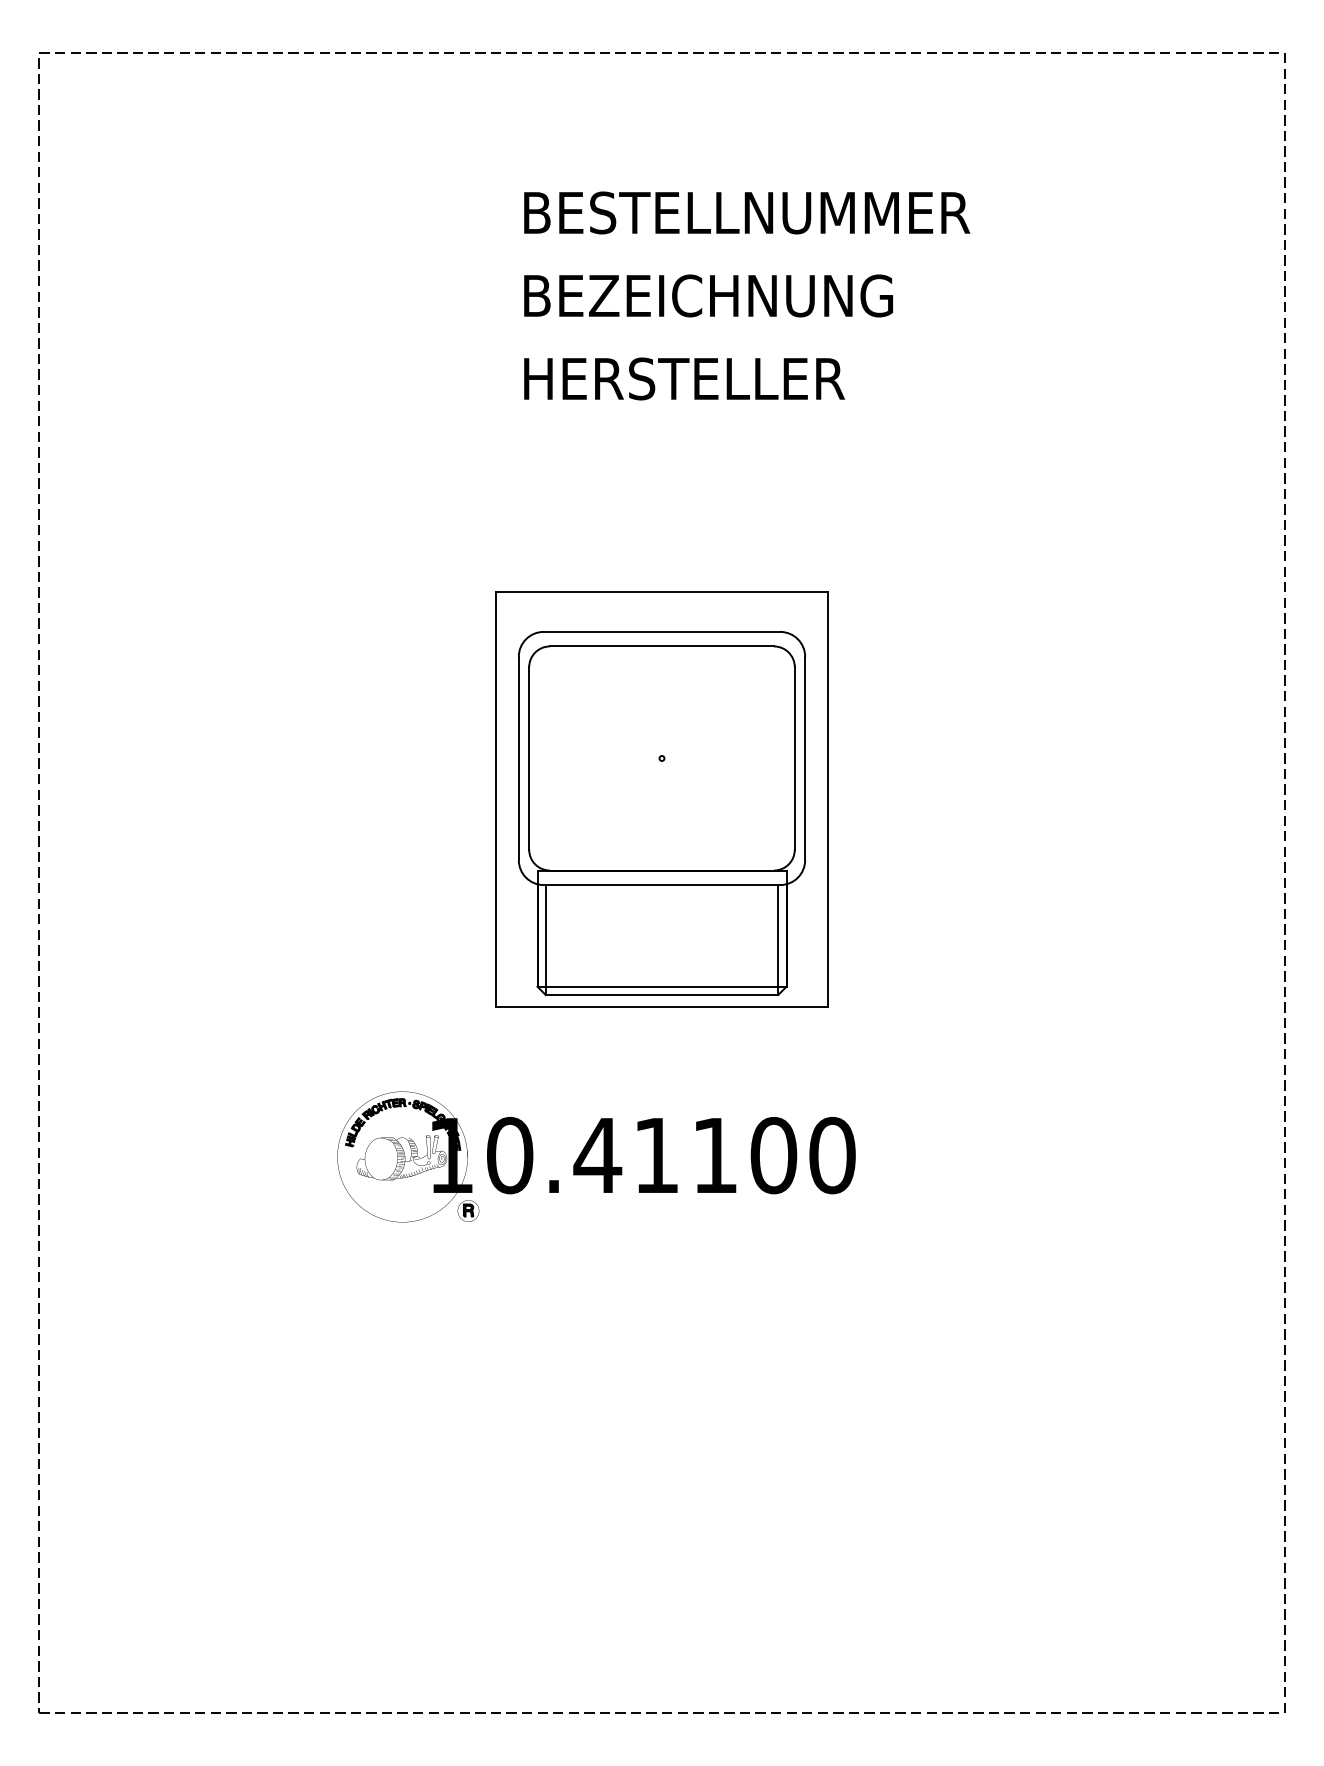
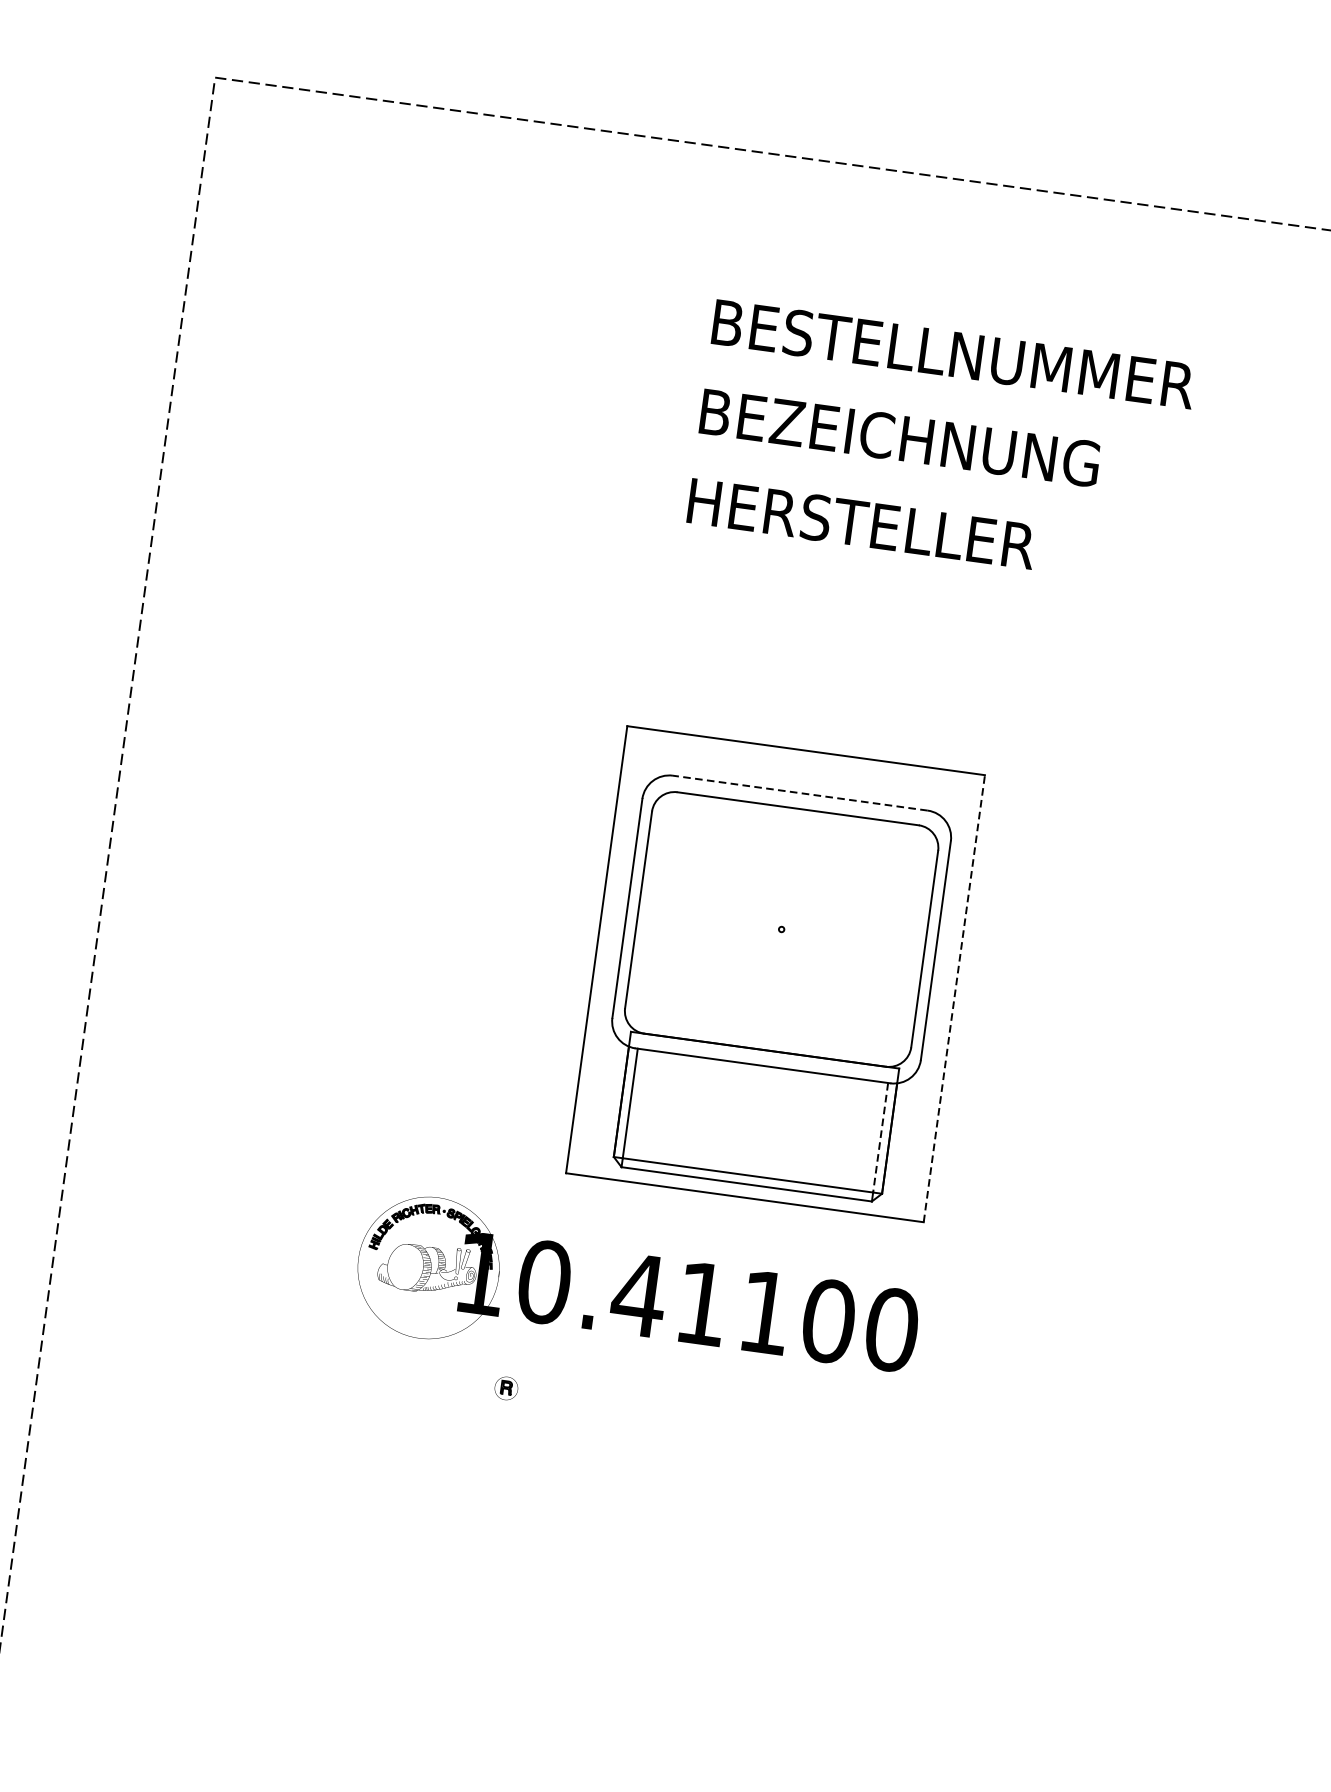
line: (661, 631) -> (799, 792), solid -> dashed
line: (828, 799) -> (954, 998), solid -> dashed
line: (778, 935) -> (881, 1137), solid -> dashed
part: (596, 1156) -> (637, 1296), moved

